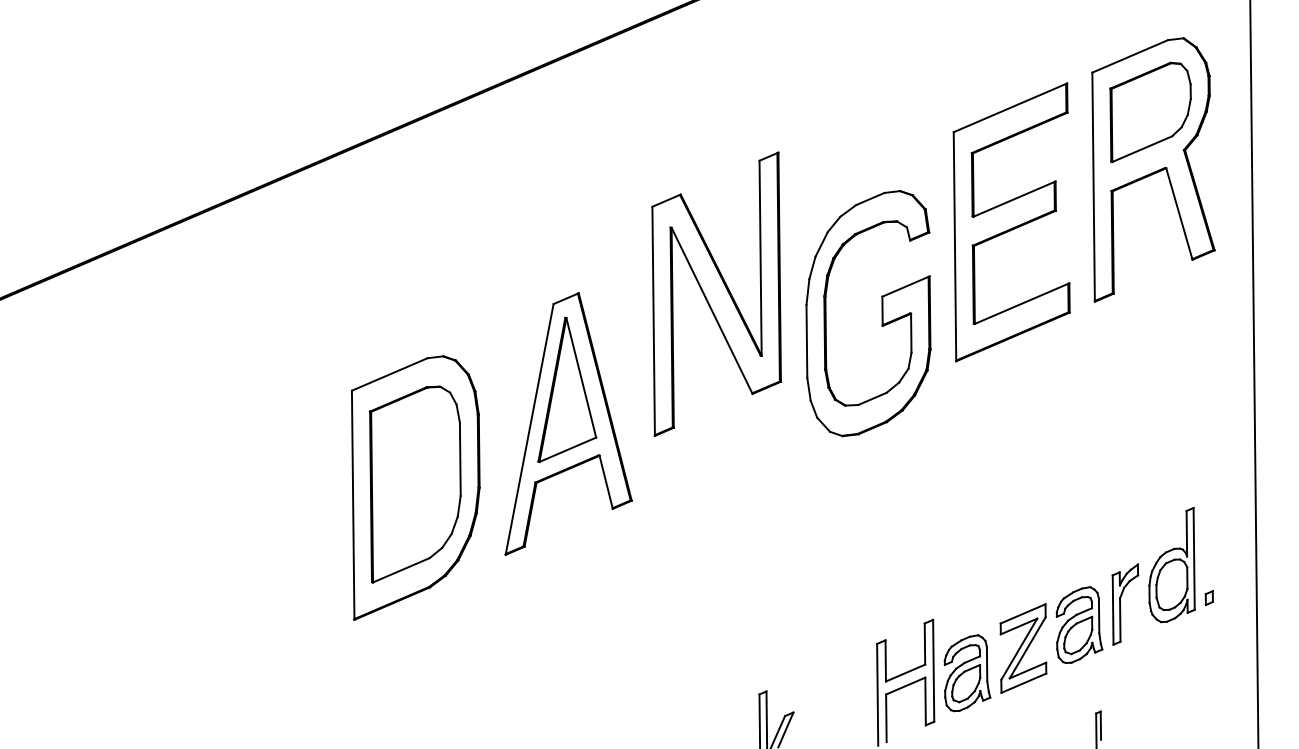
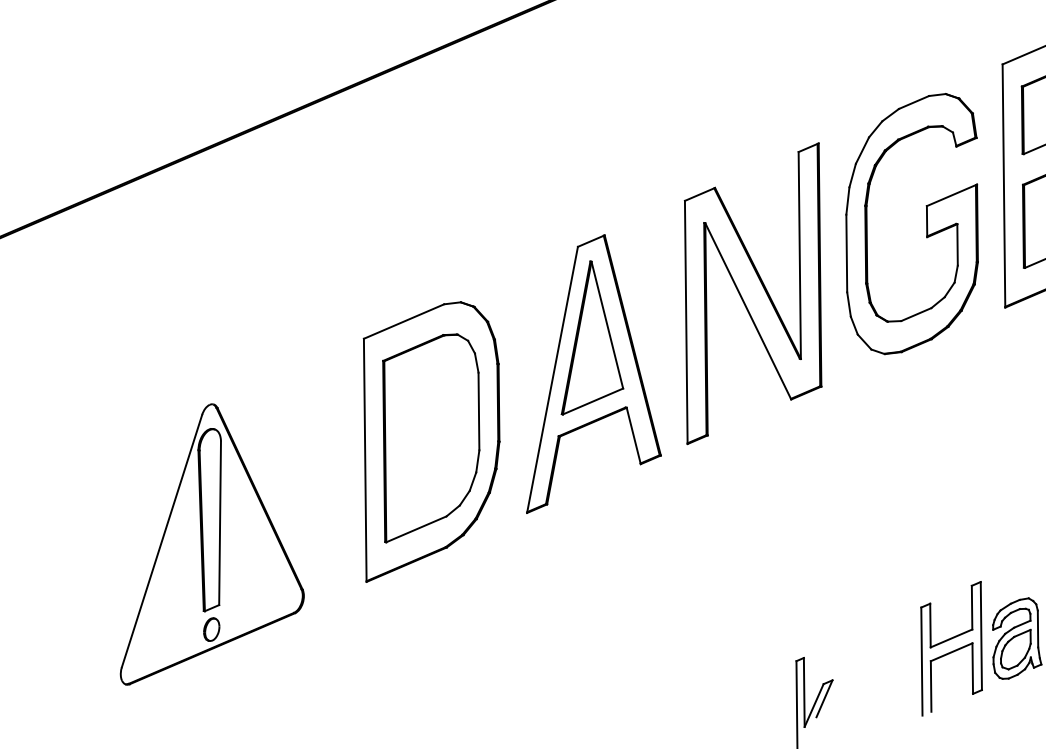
part: (716, 293) -> (752, 292), moved
part: (881, 313) -> (925, 223), moved
part: (208, 584) -> (211, 544), added

